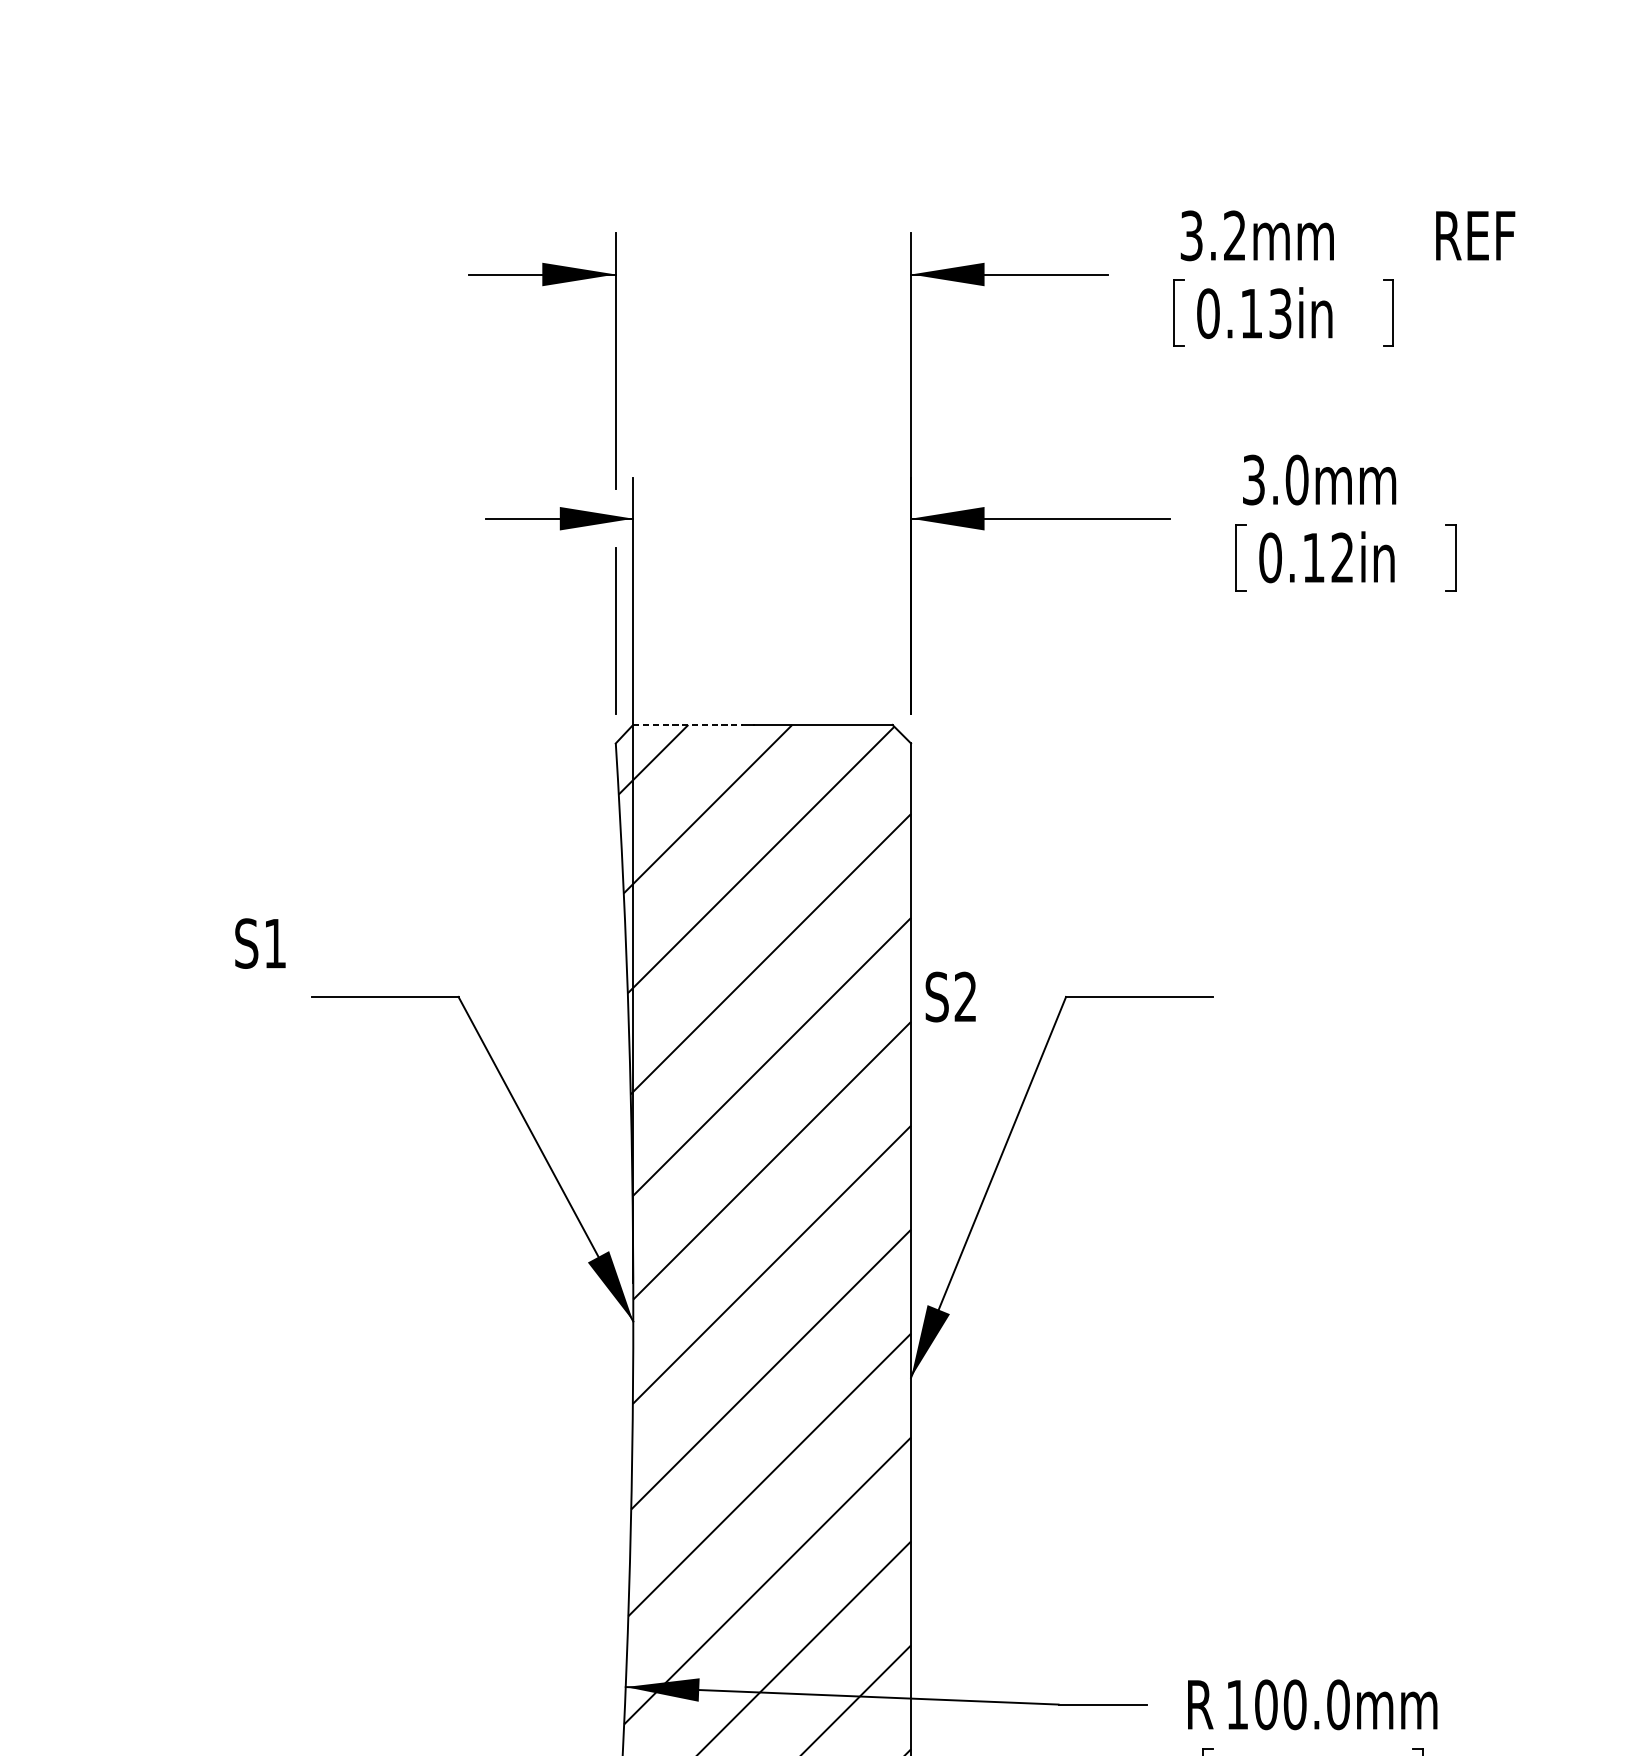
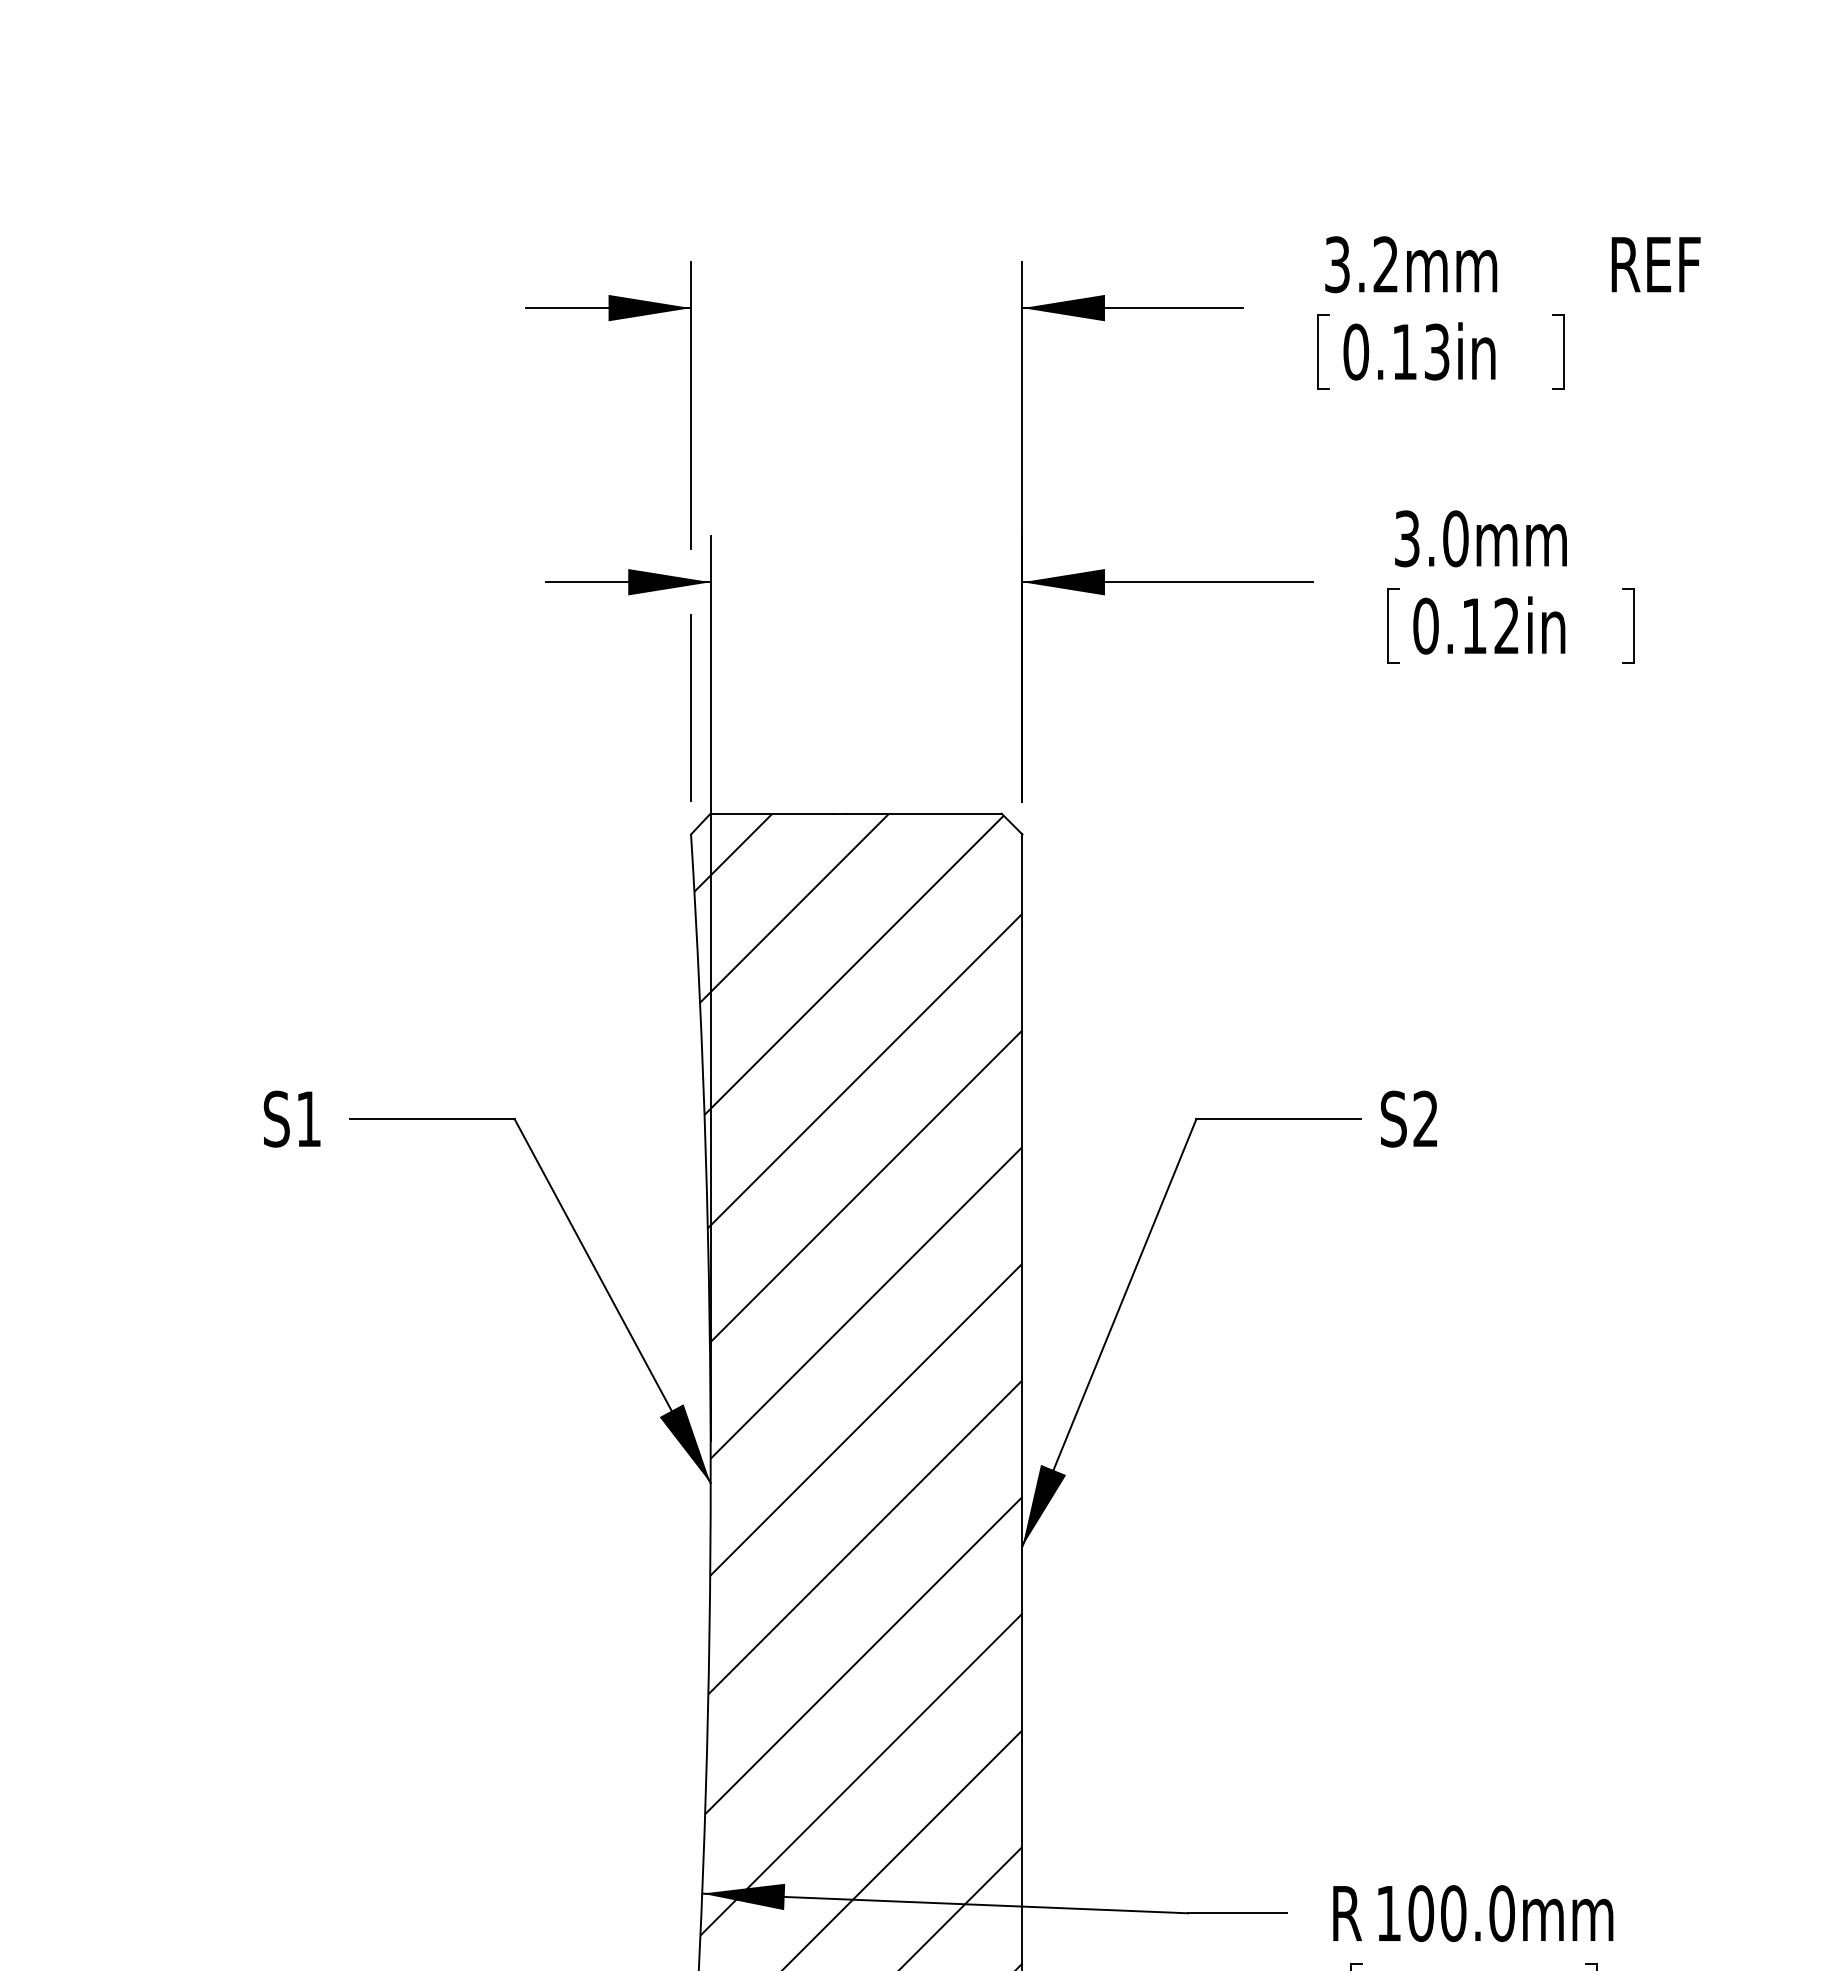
line: (688, 724) -> (772, 813), dashed -> solid
text: (259, 943) -> (291, 1118), moved
text: (950, 996) -> (1408, 1118), moved

